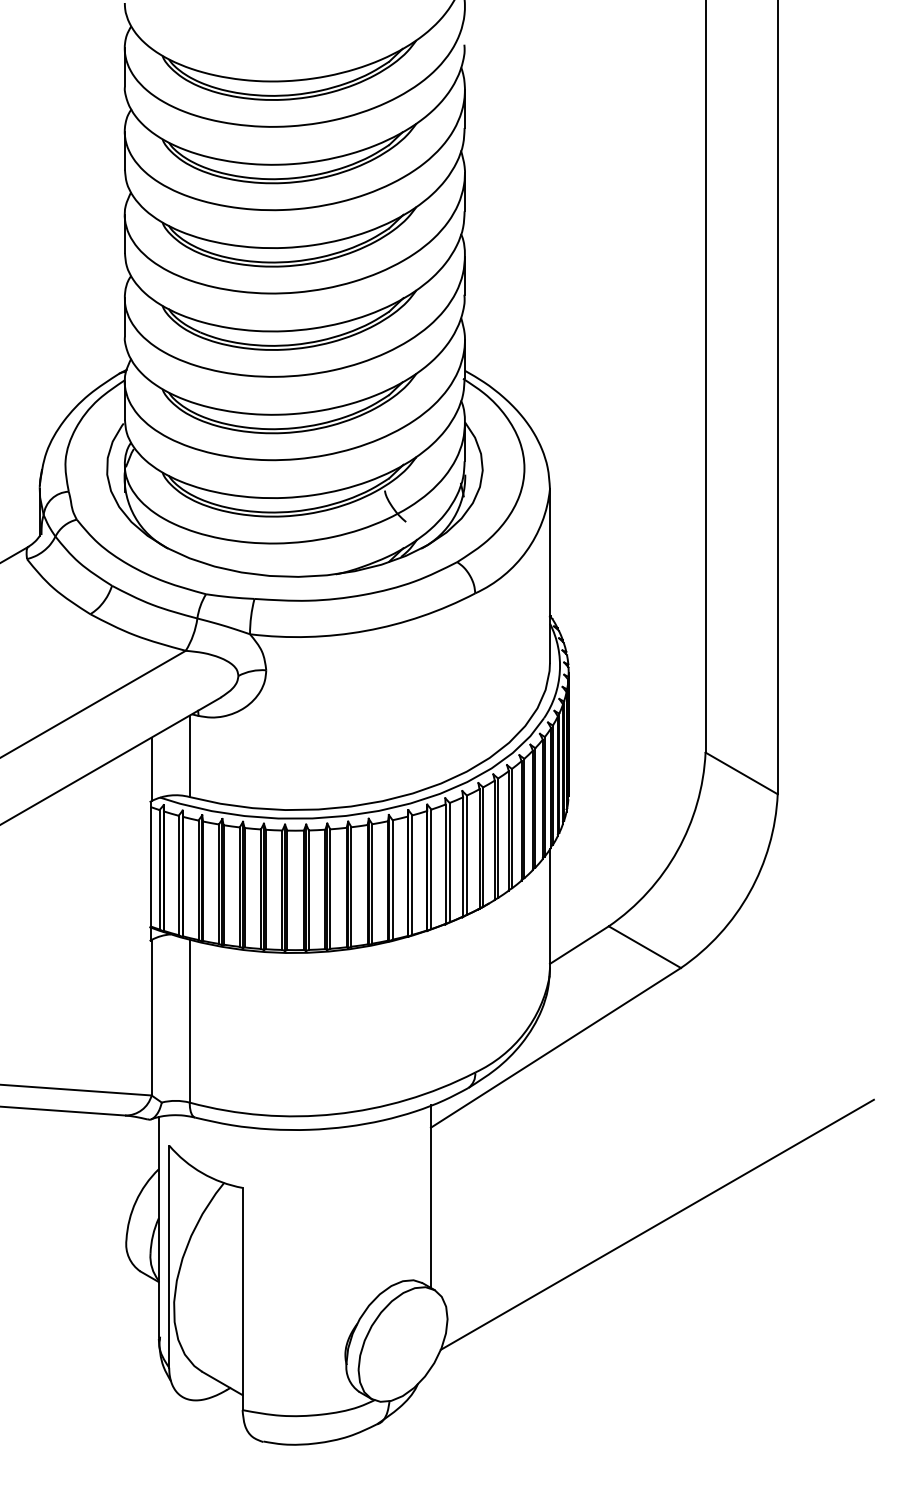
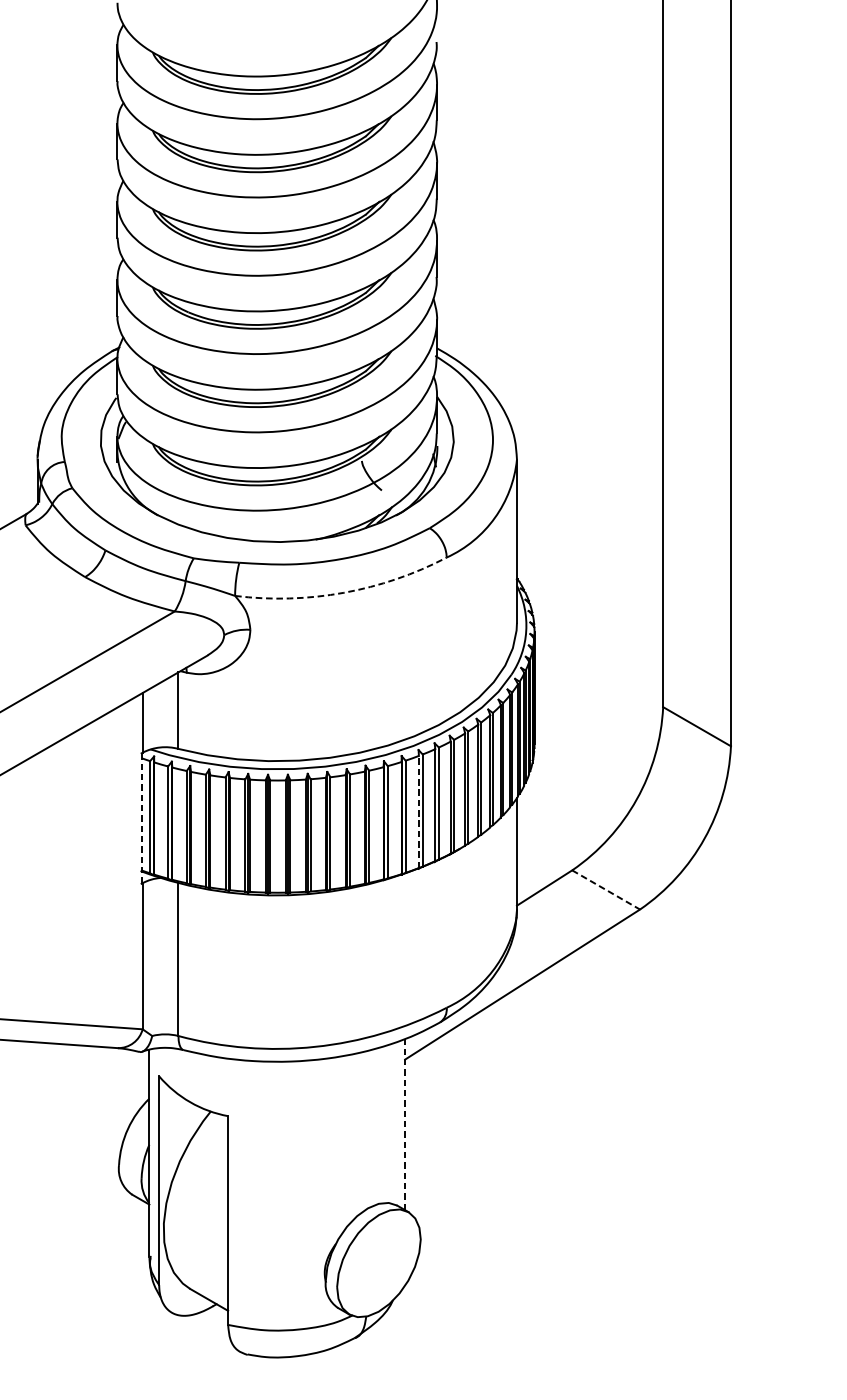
arc: (365, 630) -> (343, 592), solid -> dashed
line: (445, 864) -> (418, 812), solid -> dashed
line: (150, 870) -> (141, 817), solid -> dashed
line: (644, 947) -> (605, 890), solid -> dashed
line: (430, 1196) -> (404, 1124), solid -> dashed
line: (656, 1224) -> (617, 1150), removed

